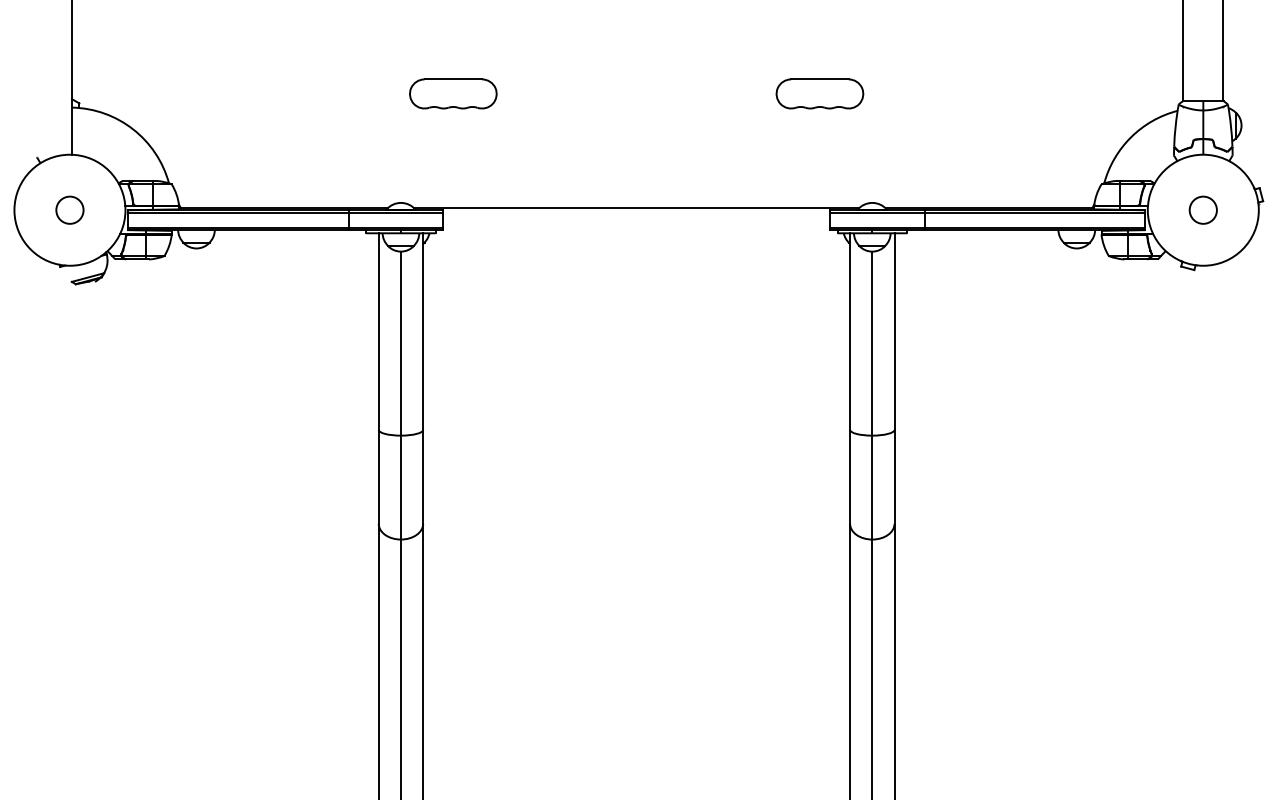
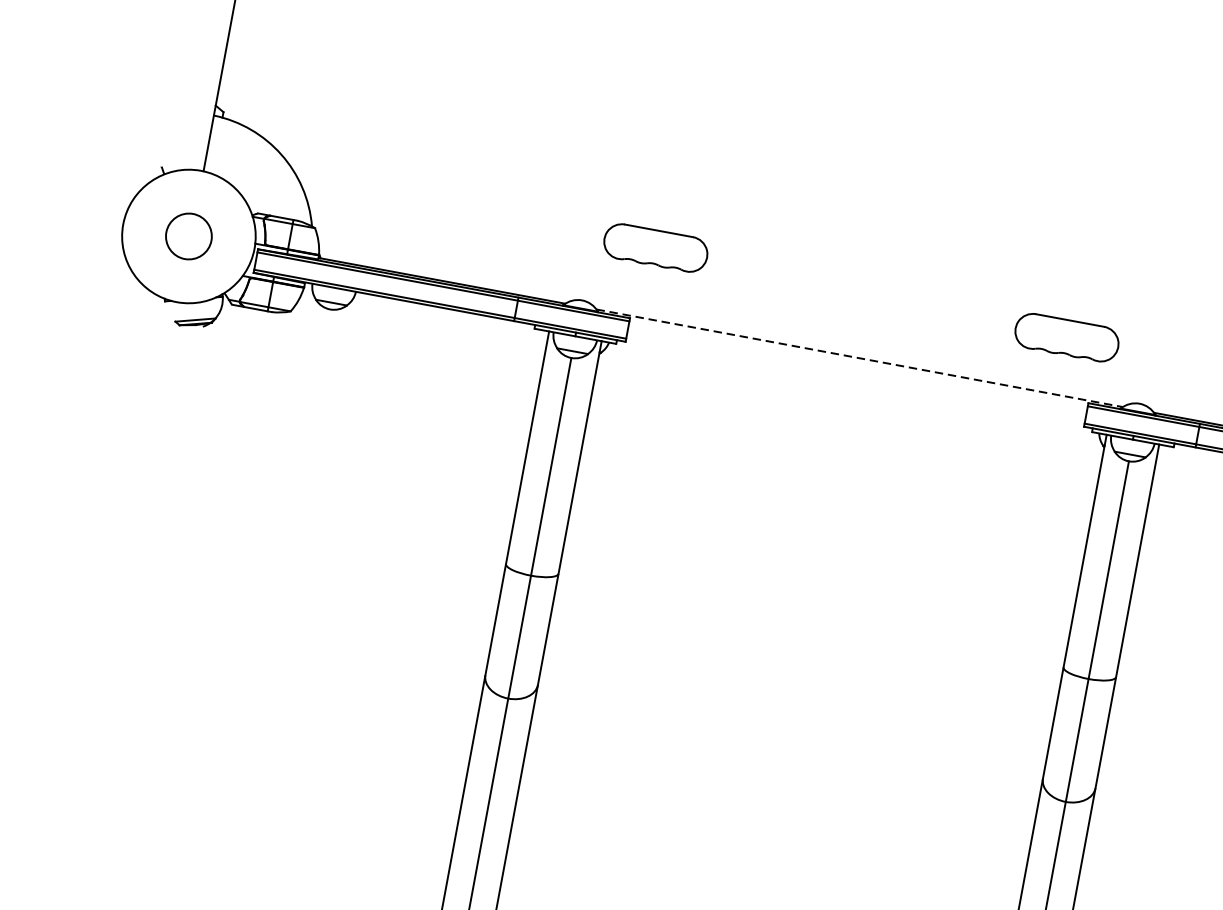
part: (453, 93) -> (656, 247), moved
part: (819, 93) -> (1066, 337), moved
line: (637, 208) -> (860, 358), solid -> dashed
circle: (69, 209) -> (188, 235), size x1.4

